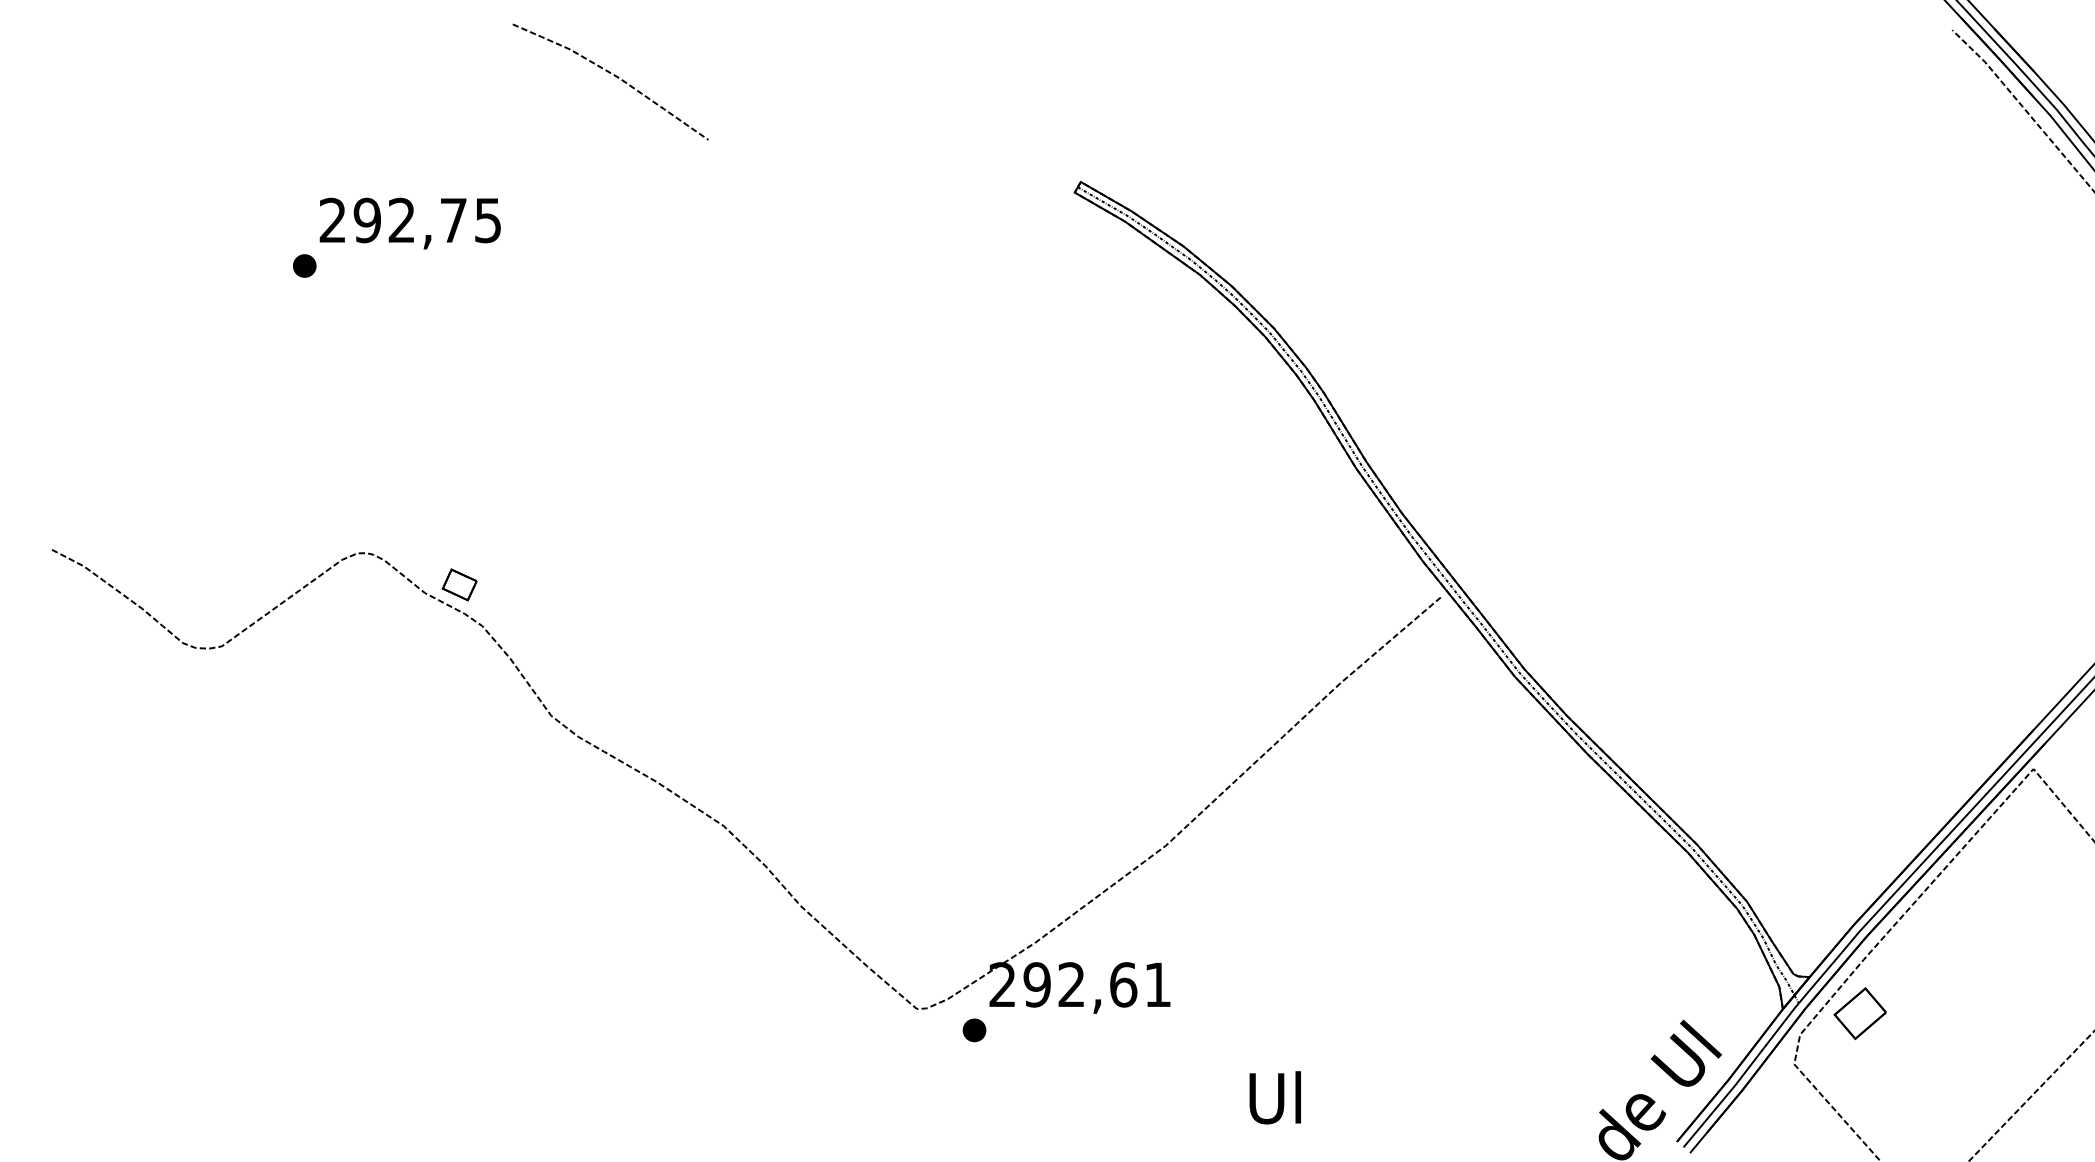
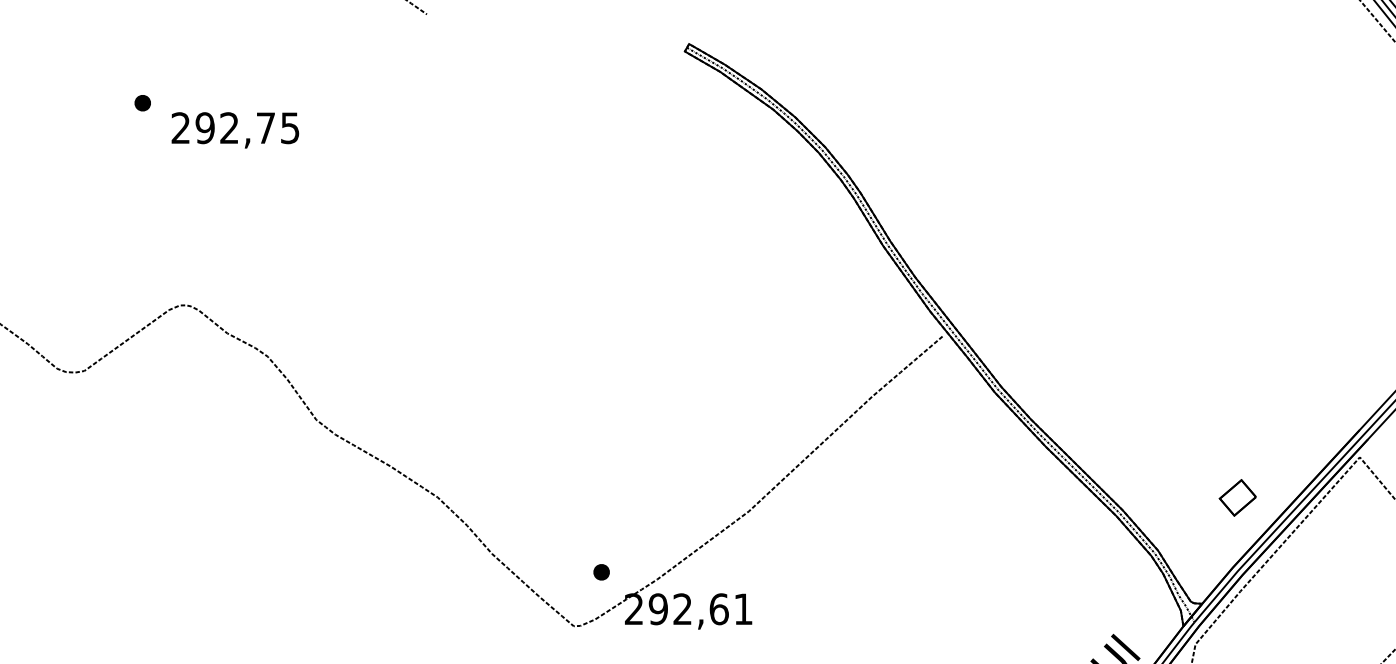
text: (409, 223) -> (234, 130), moved
part: (459, 584) -> (251, 327), removed
part: (1859, 1013) -> (1237, 497), moved
part: (974, 1030) -> (601, 572), moved

